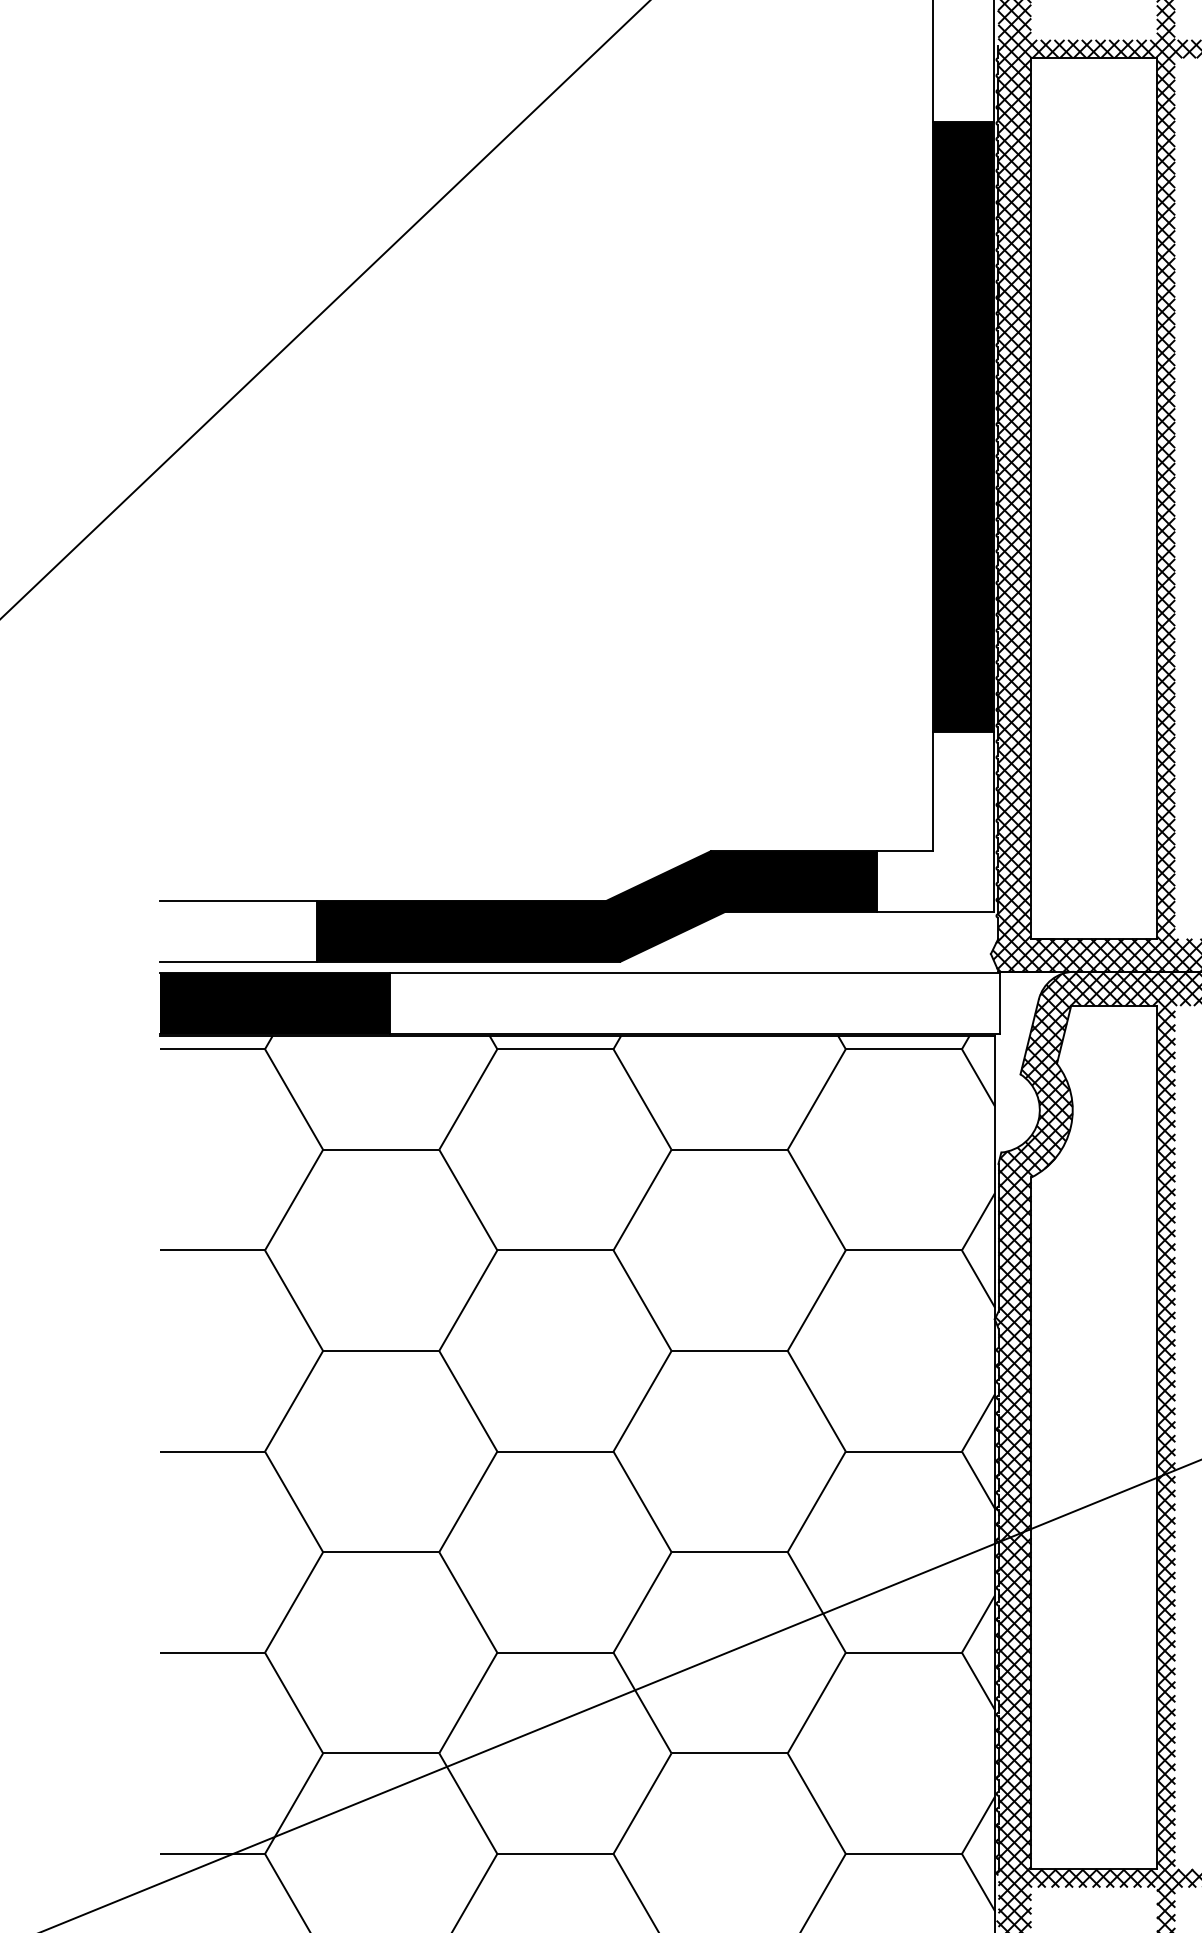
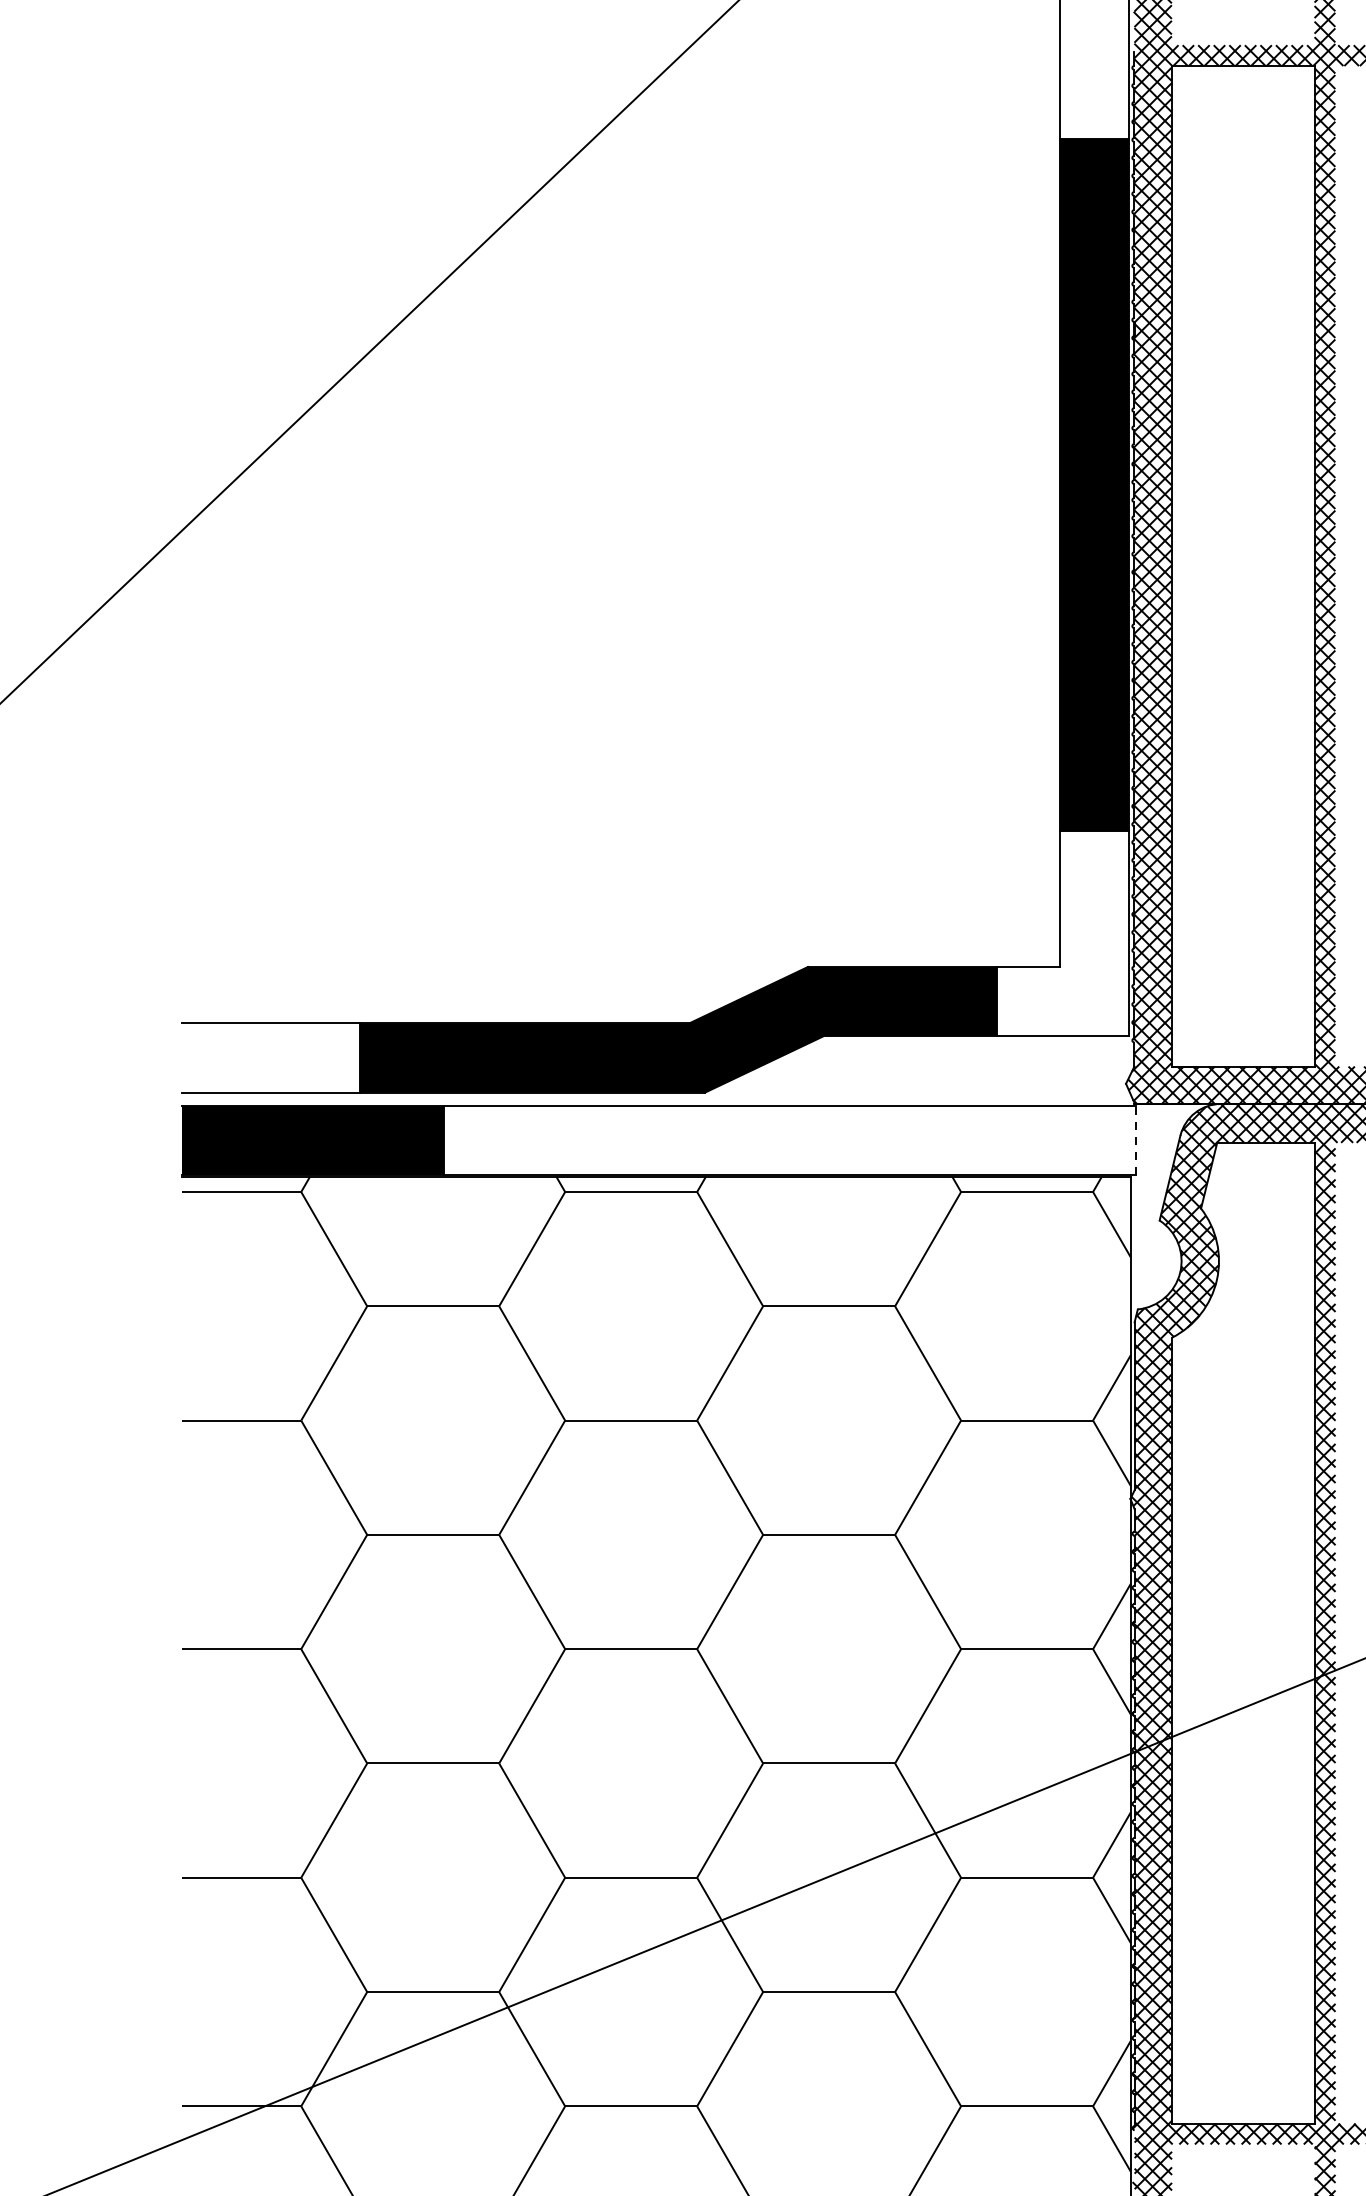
line: (1000, 1003) -> (1136, 1140), solid -> dashed

